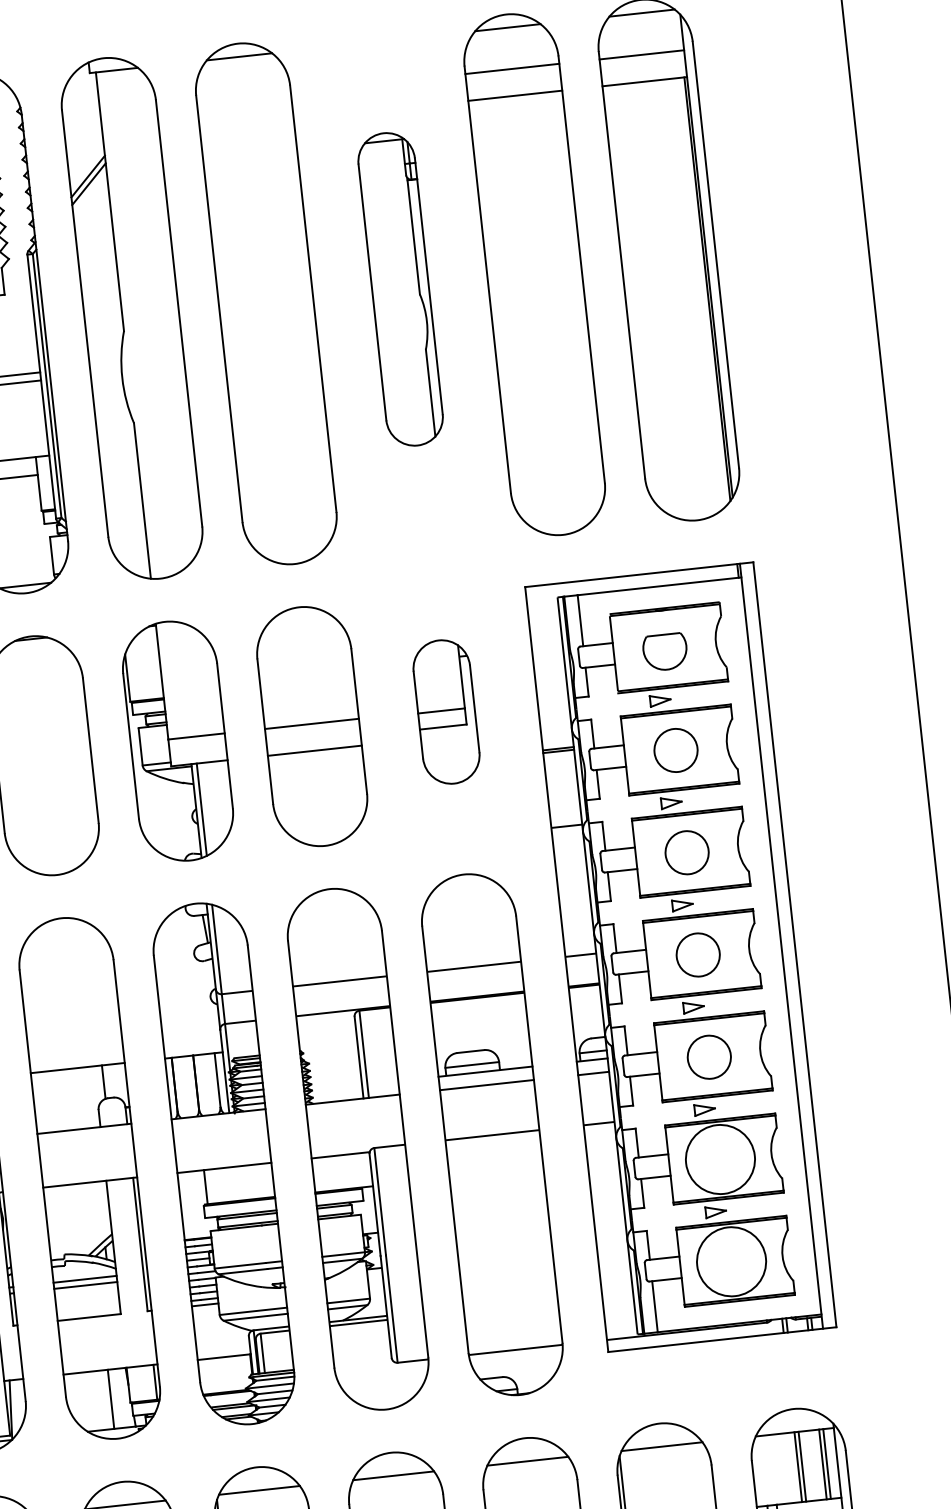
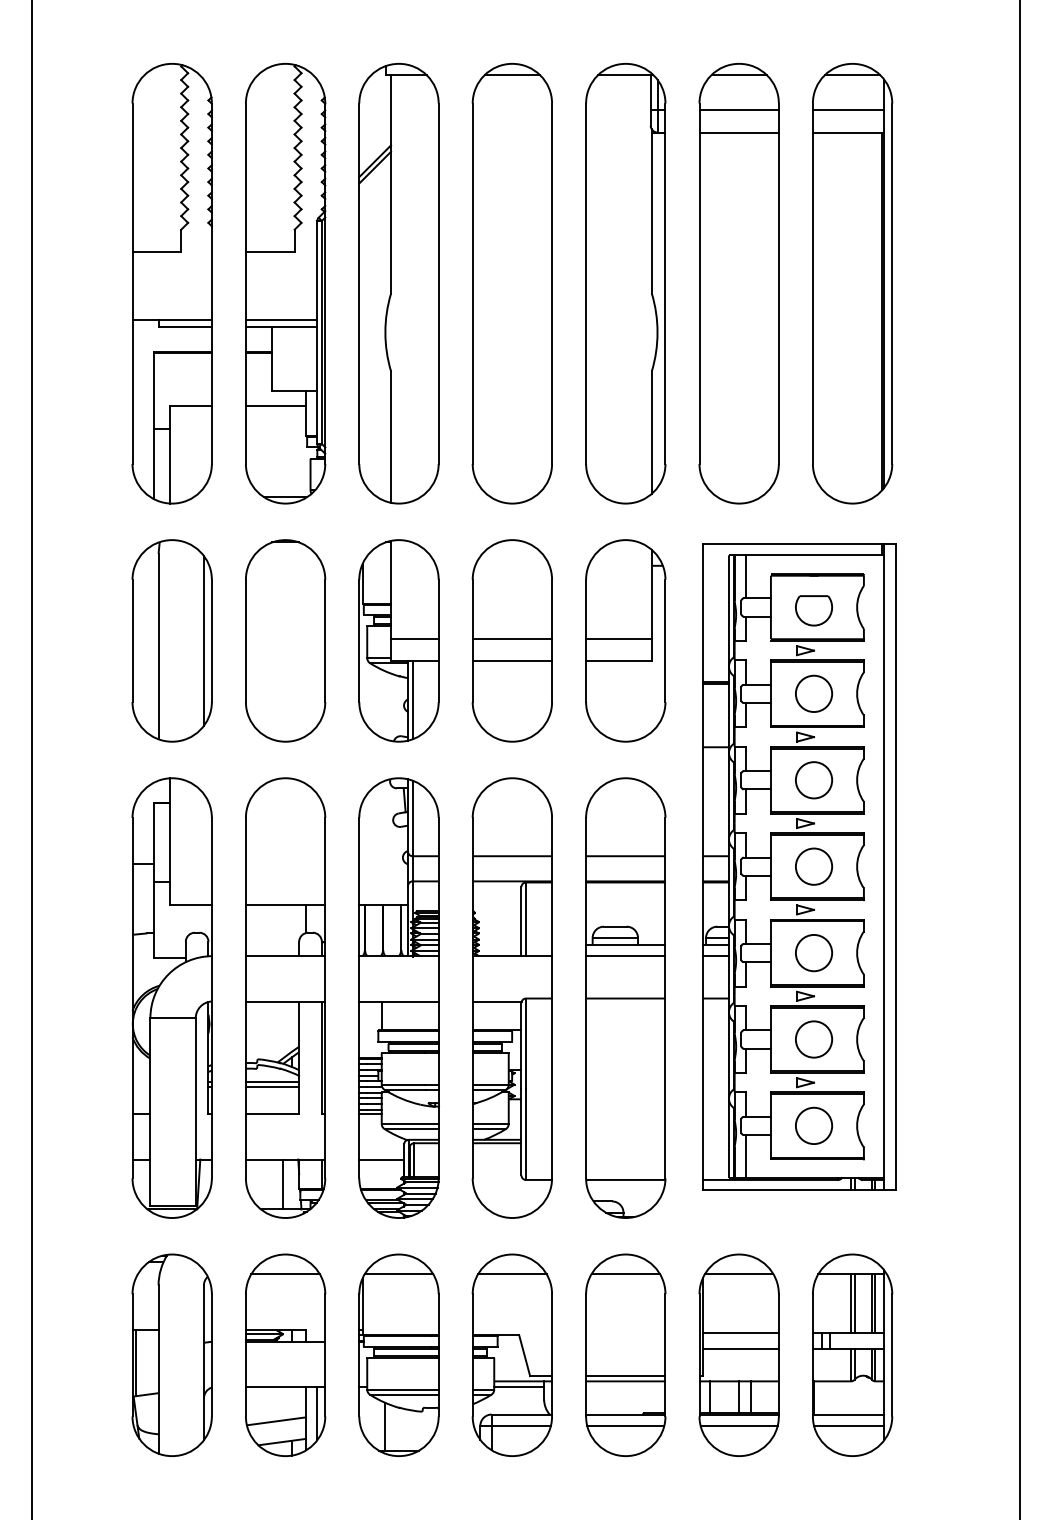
part: (400, 289) -> (625, 283), size x1.67
part: (446, 711) -> (625, 640), size x1.67
circle: (719, 1159) -> (813, 1039), size x0.62
circle: (730, 1261) -> (813, 1125), size x0.62

